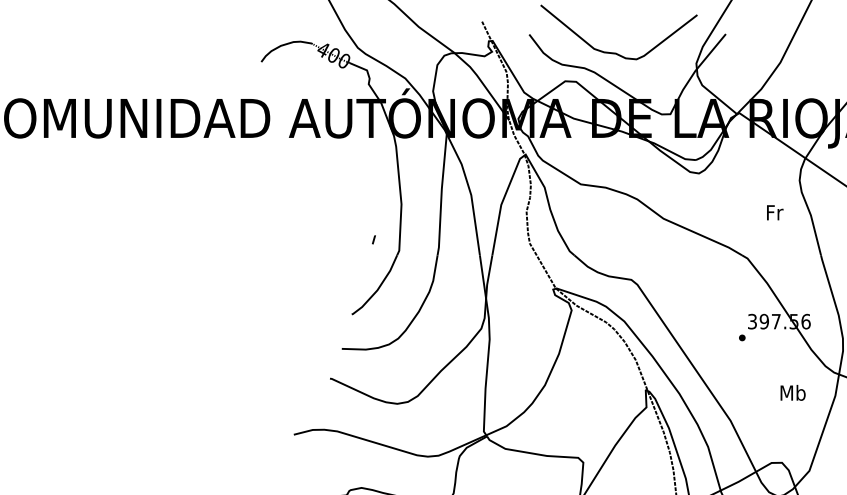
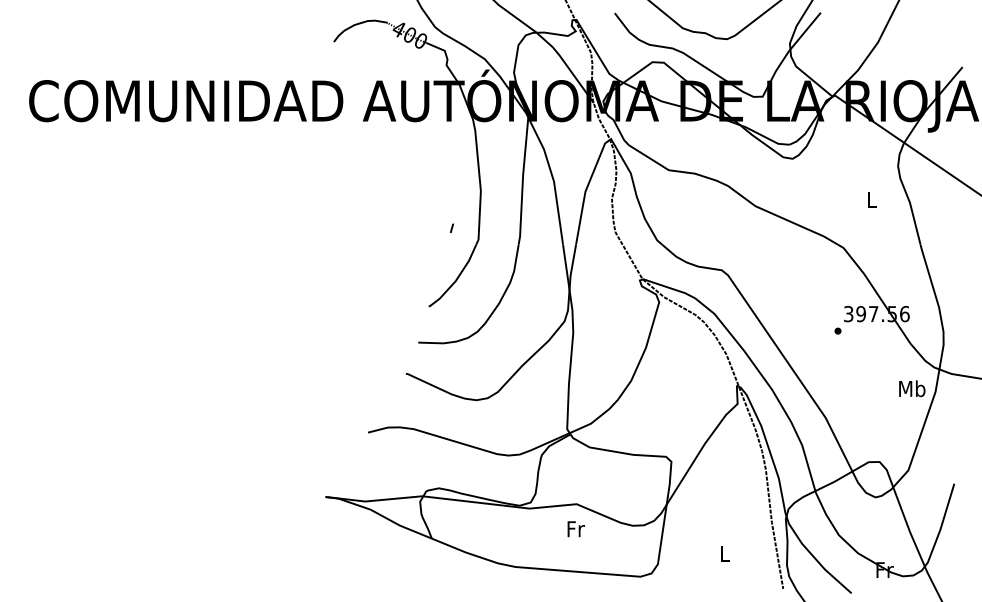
text: (775, 212) -> (872, 199), Fr -> L
text: (793, 392) -> (912, 388), moved

